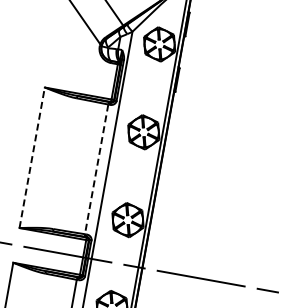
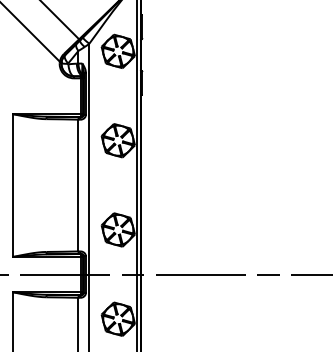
line: (31, 157) -> (12, 185), dashed -> solid
line: (96, 169) -> (78, 185), dashed -> solid

